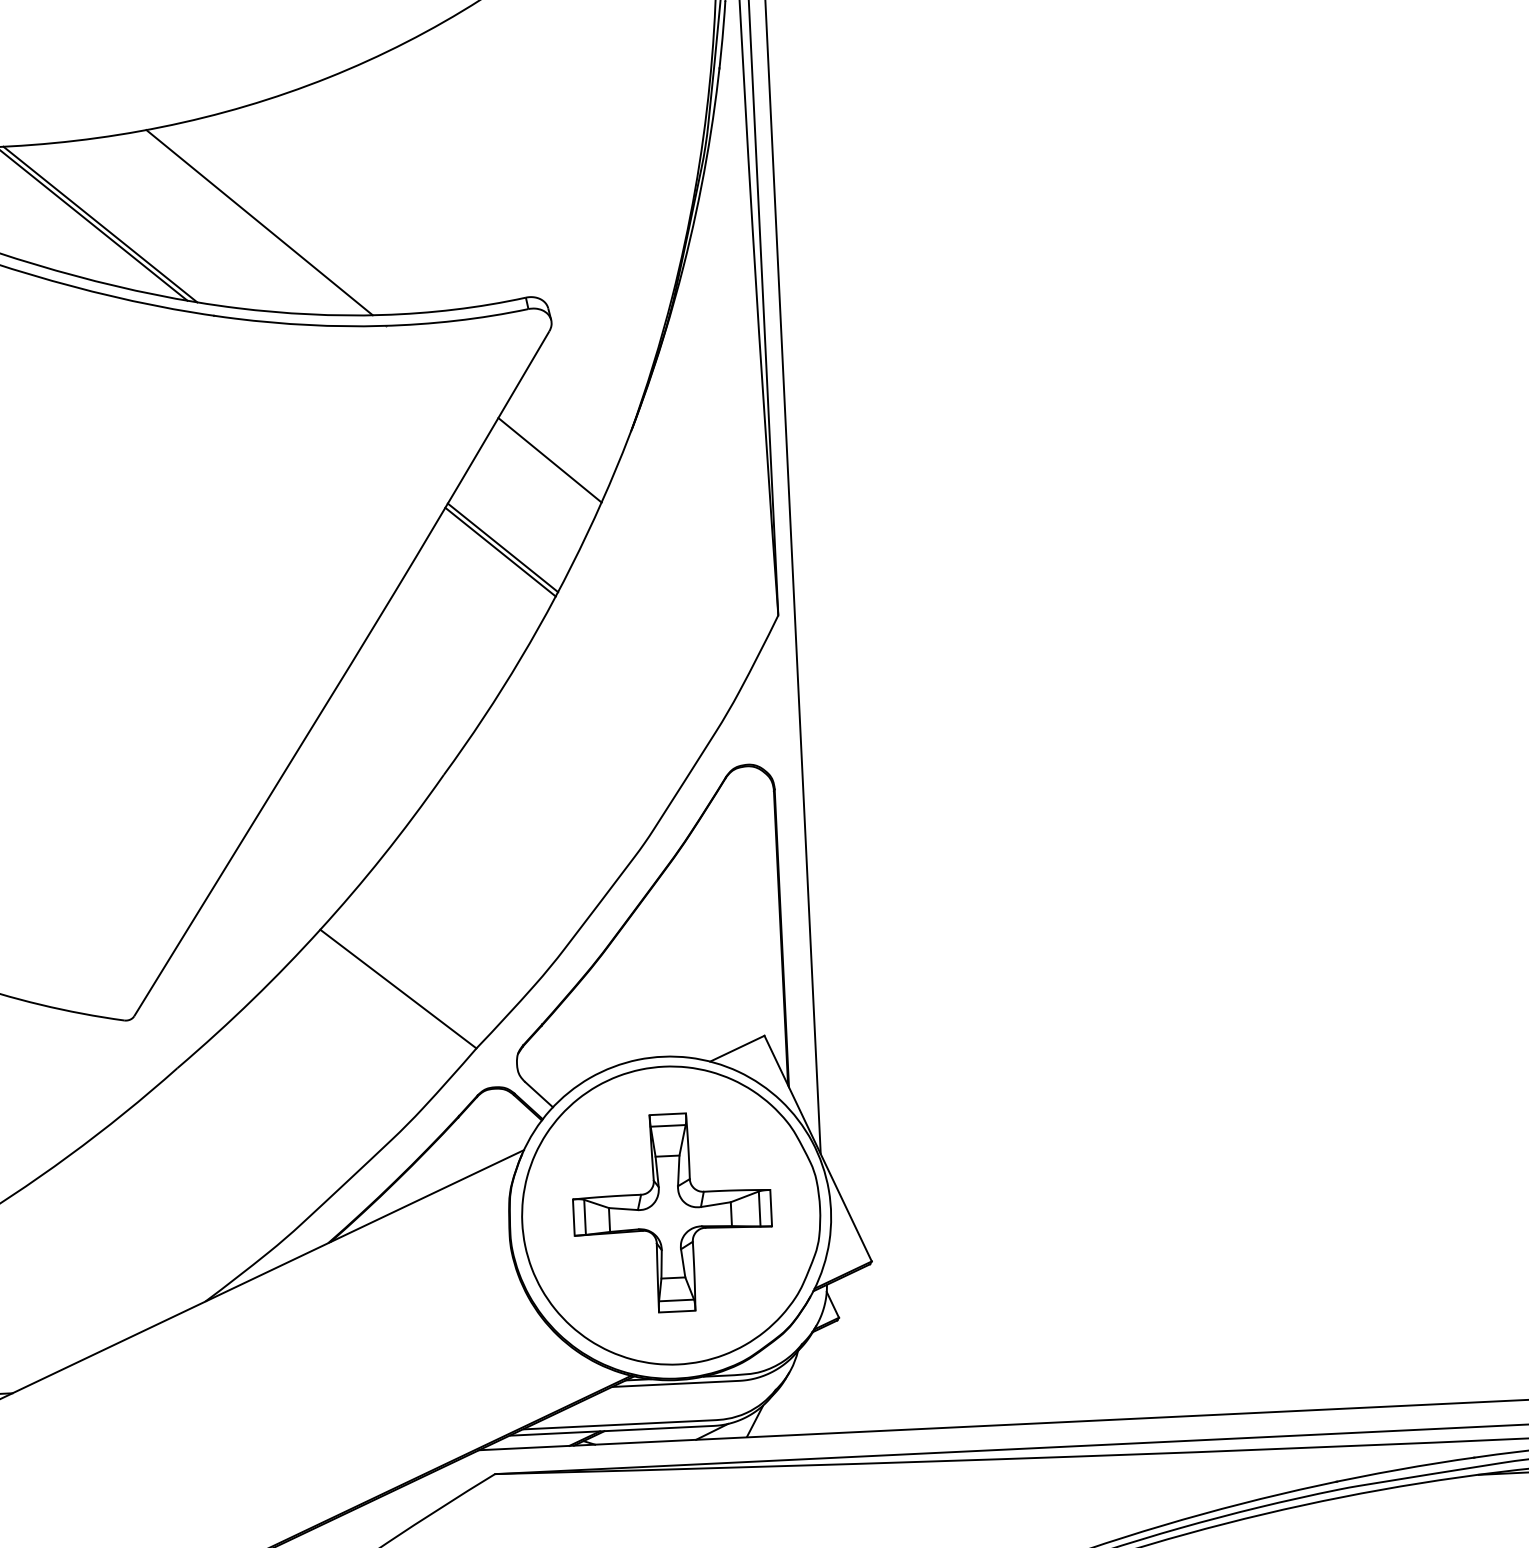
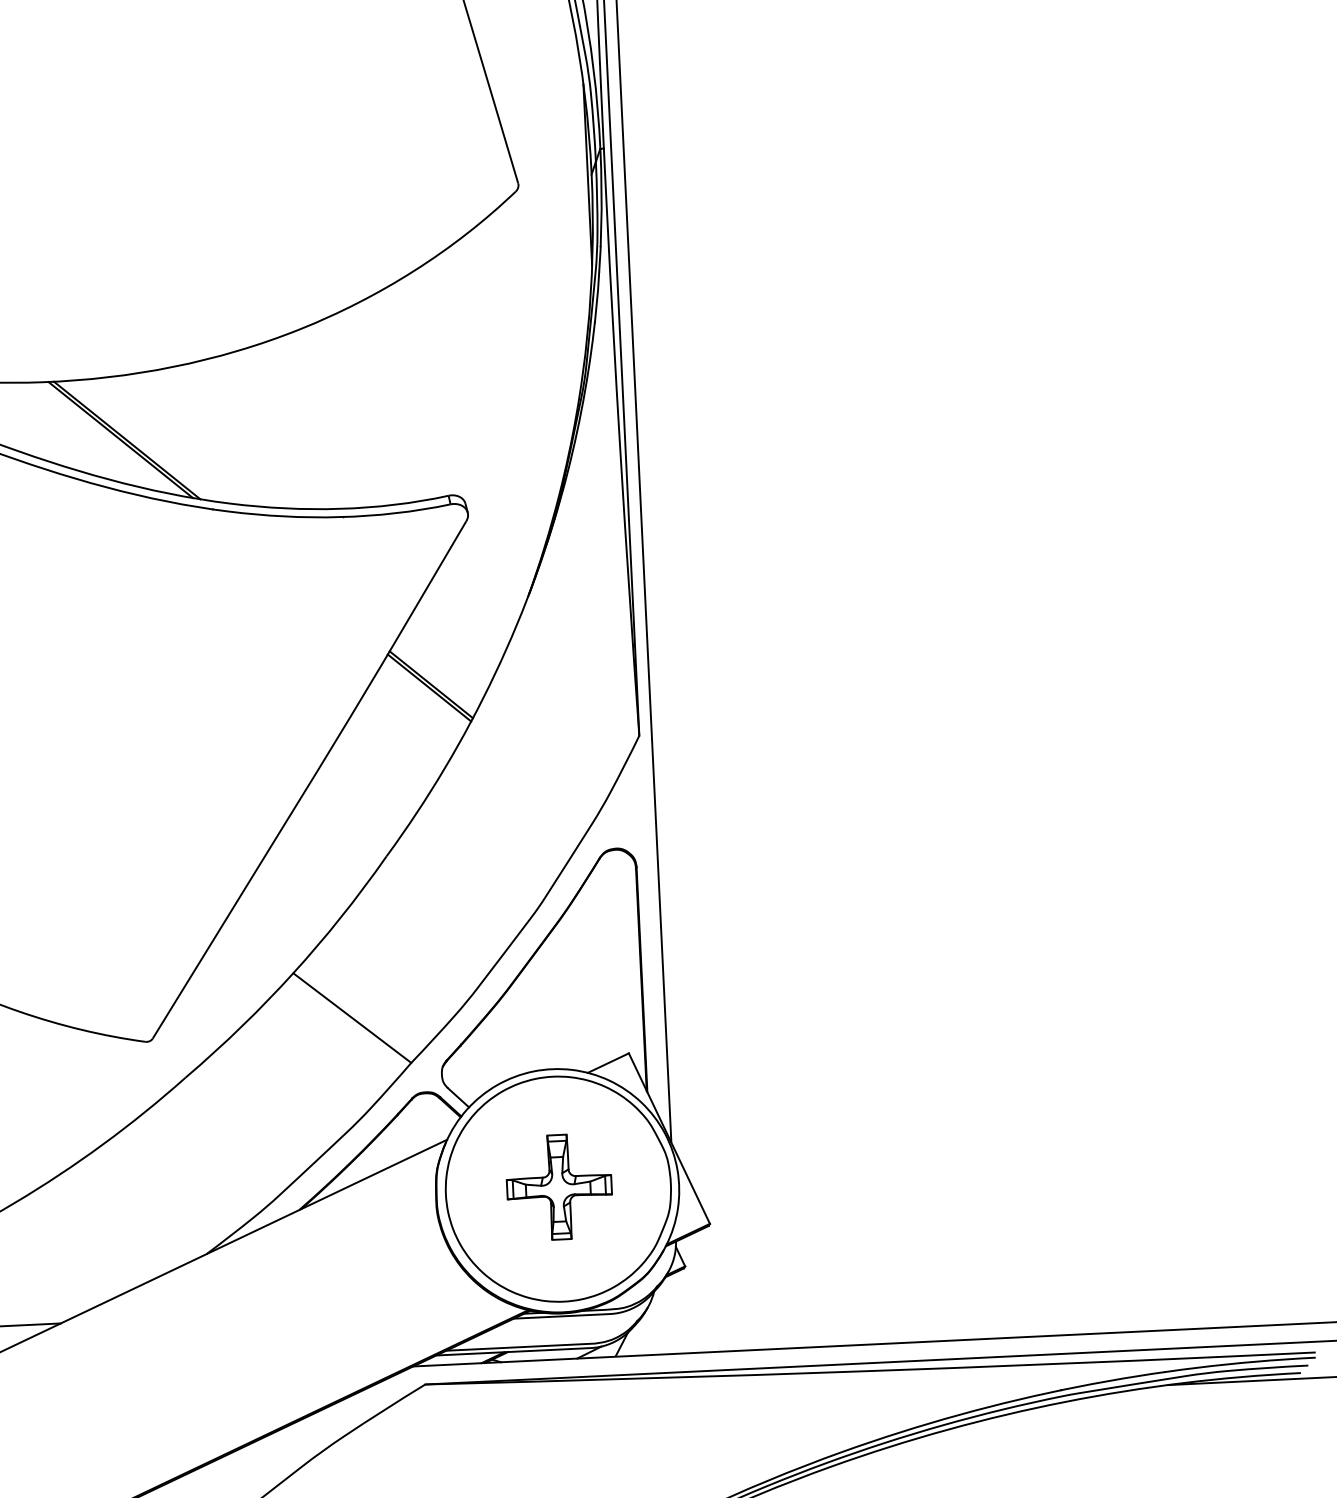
line: (258, 223) -> (246, 439), removed
line: (549, 460) -> (466, 618), removed
part: (672, 1213) -> (559, 1187), size x0.7

